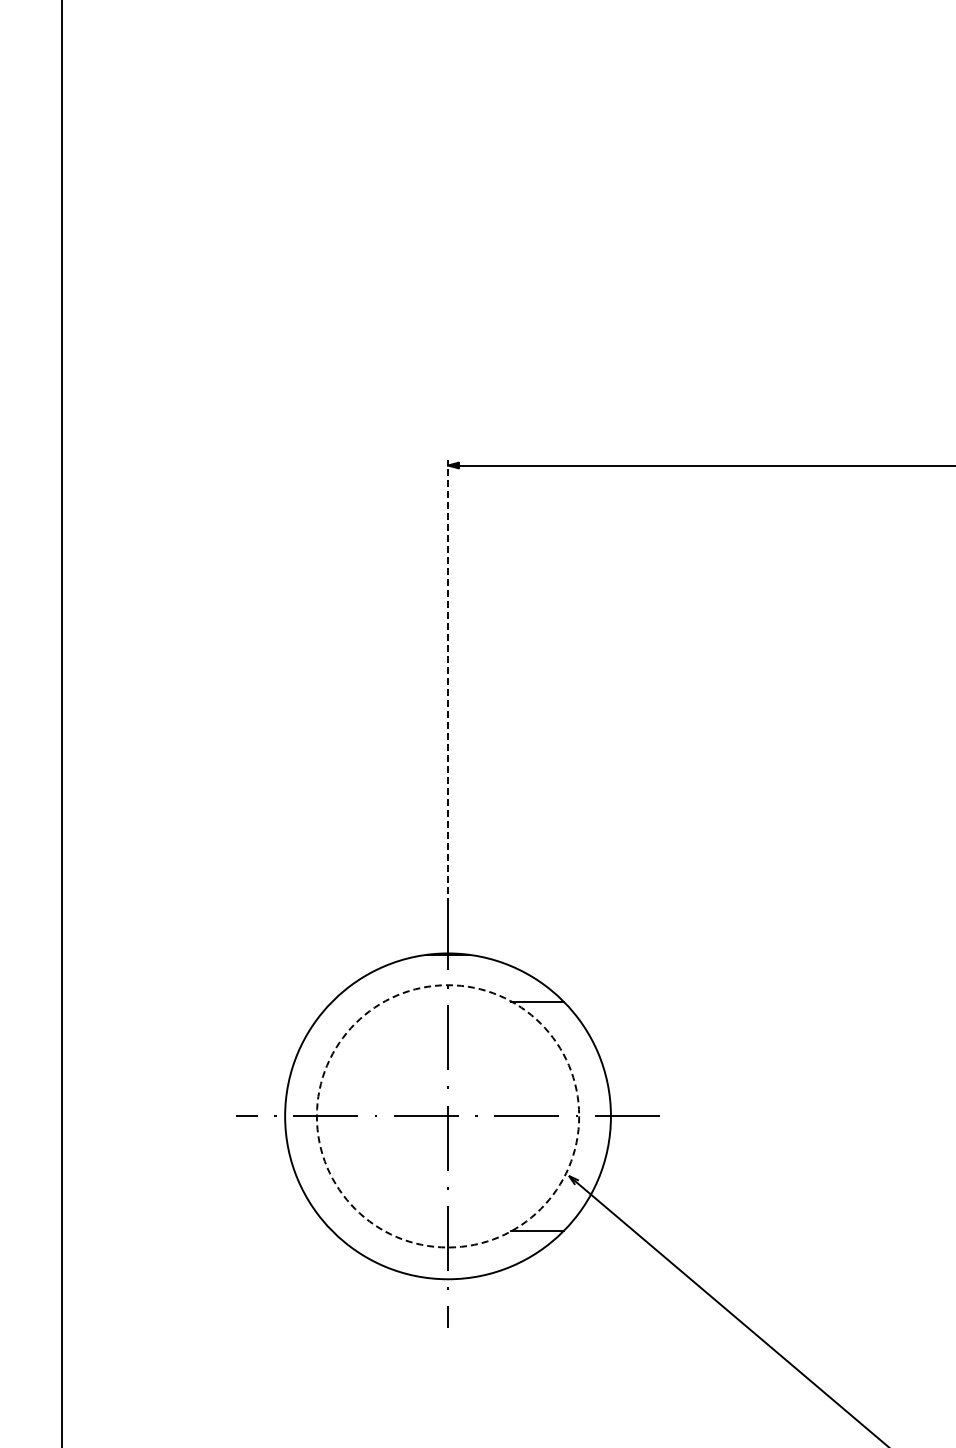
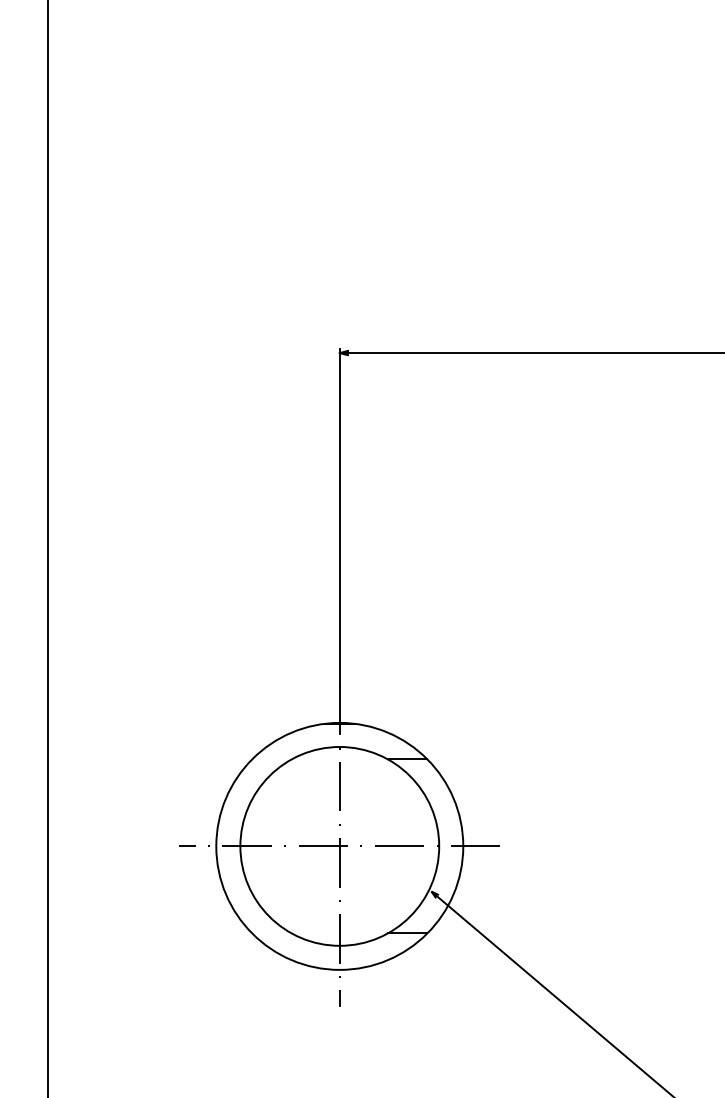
line: (448, 681) -> (340, 516), dashed -> solid
circle: (447, 1116) -> (339, 846), dashed -> solid

